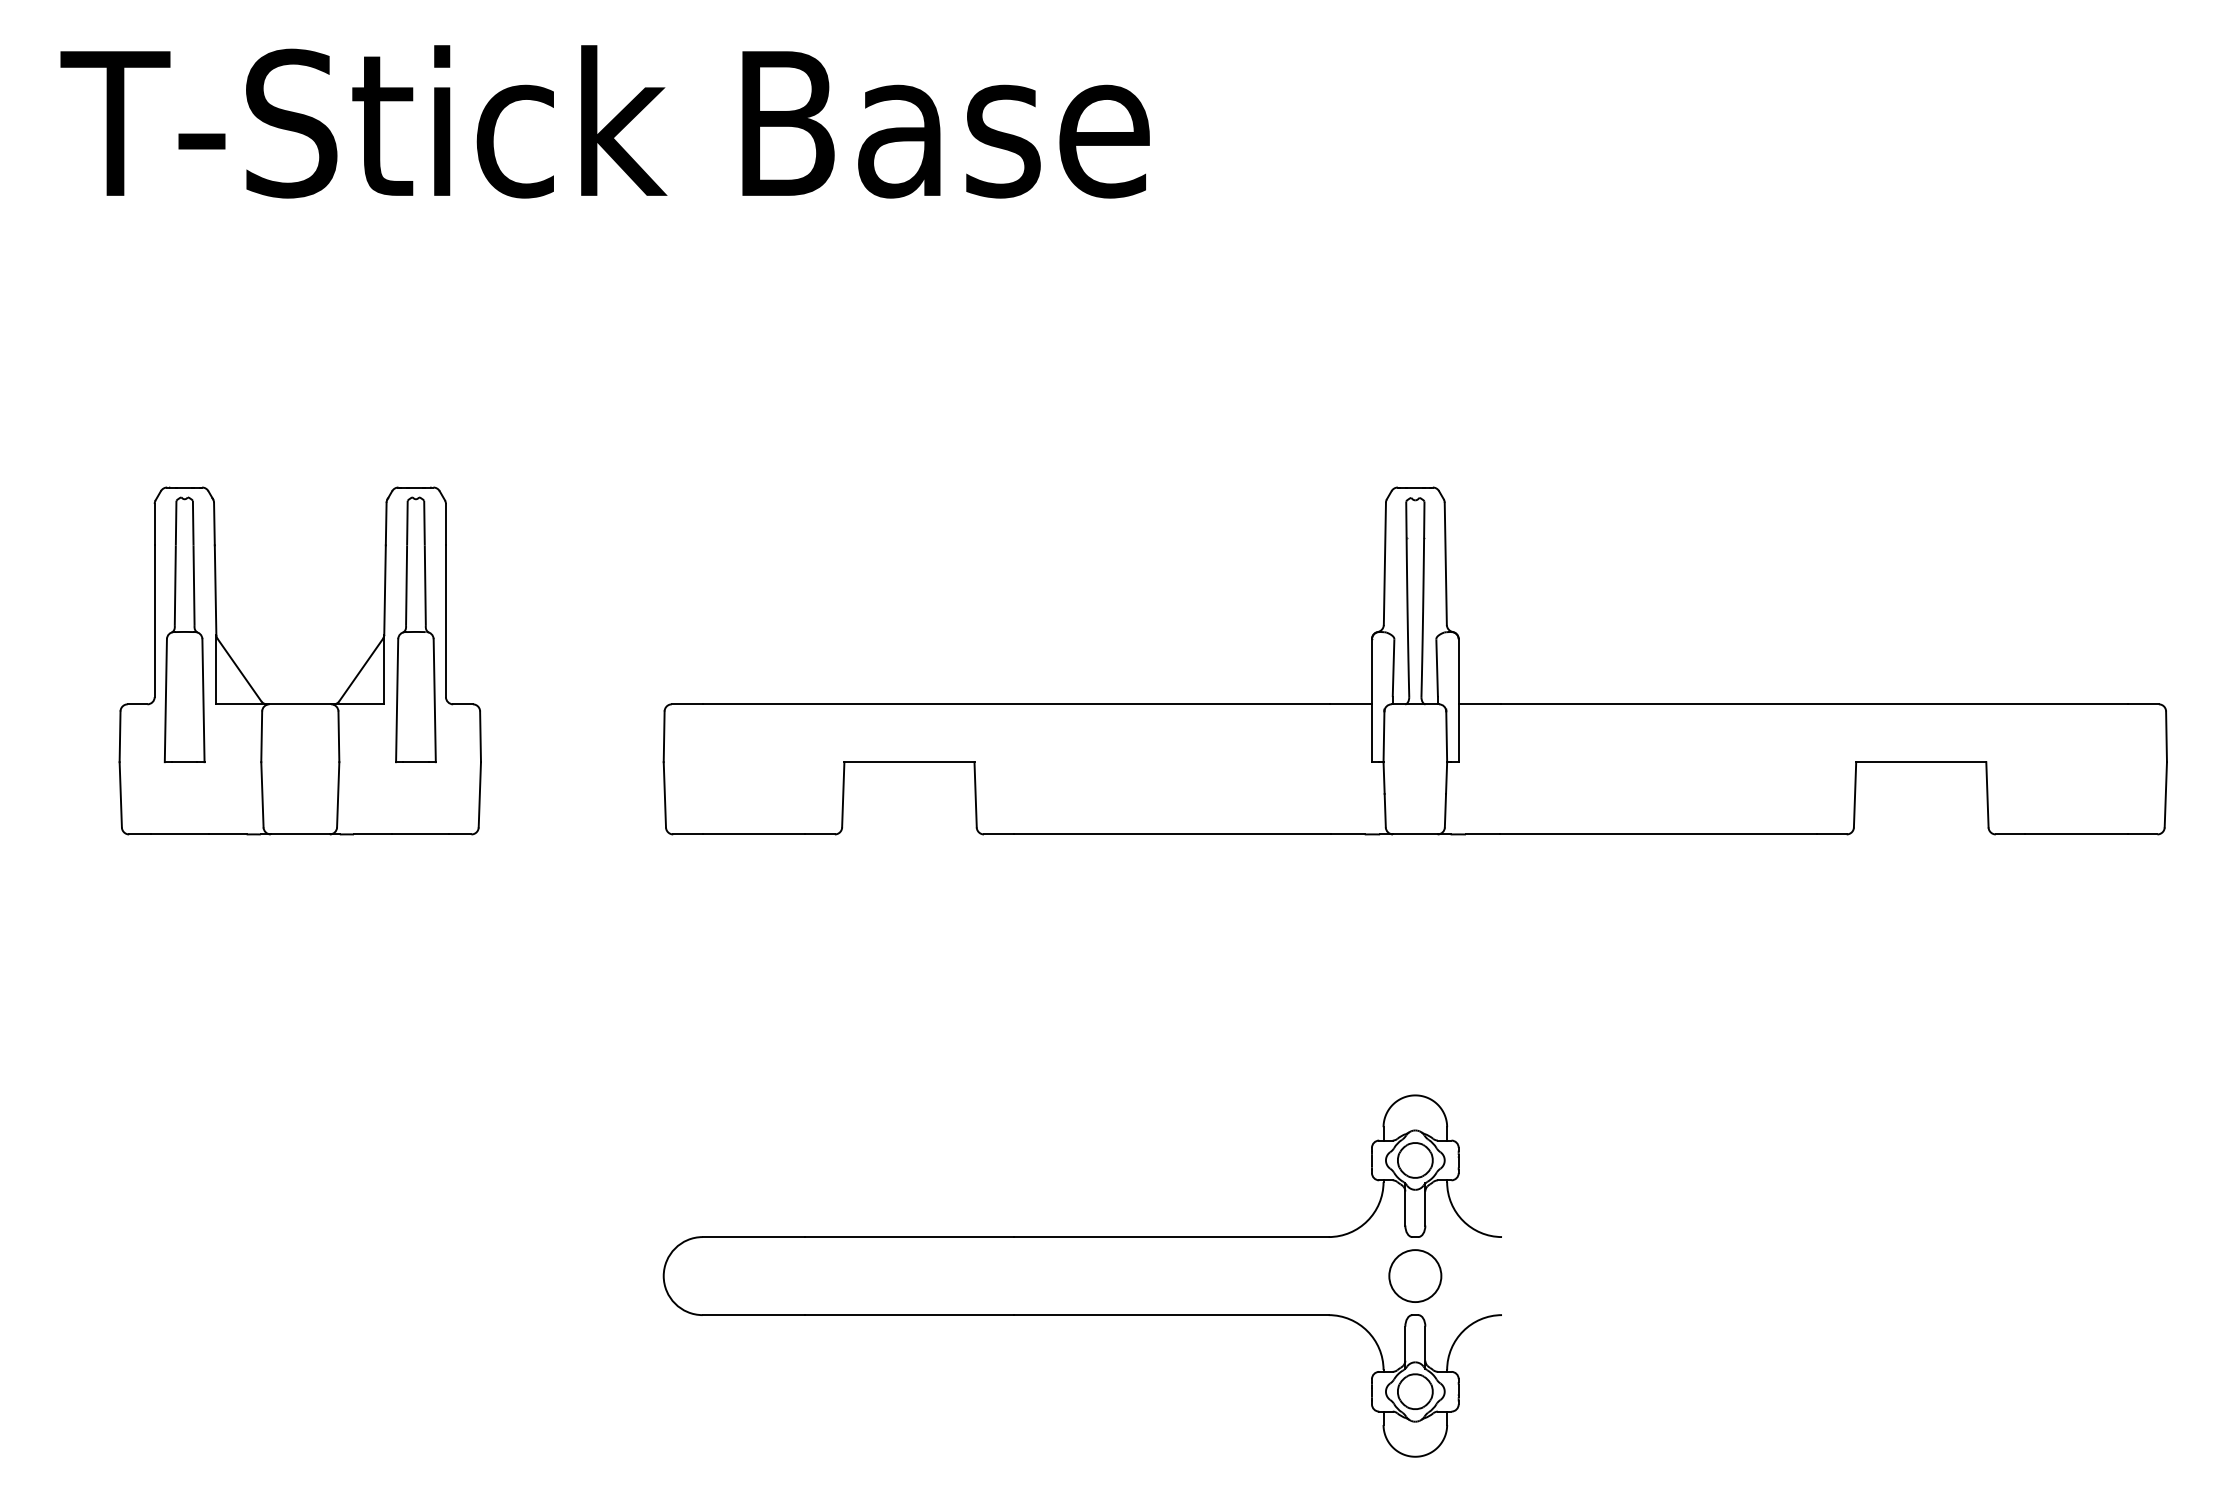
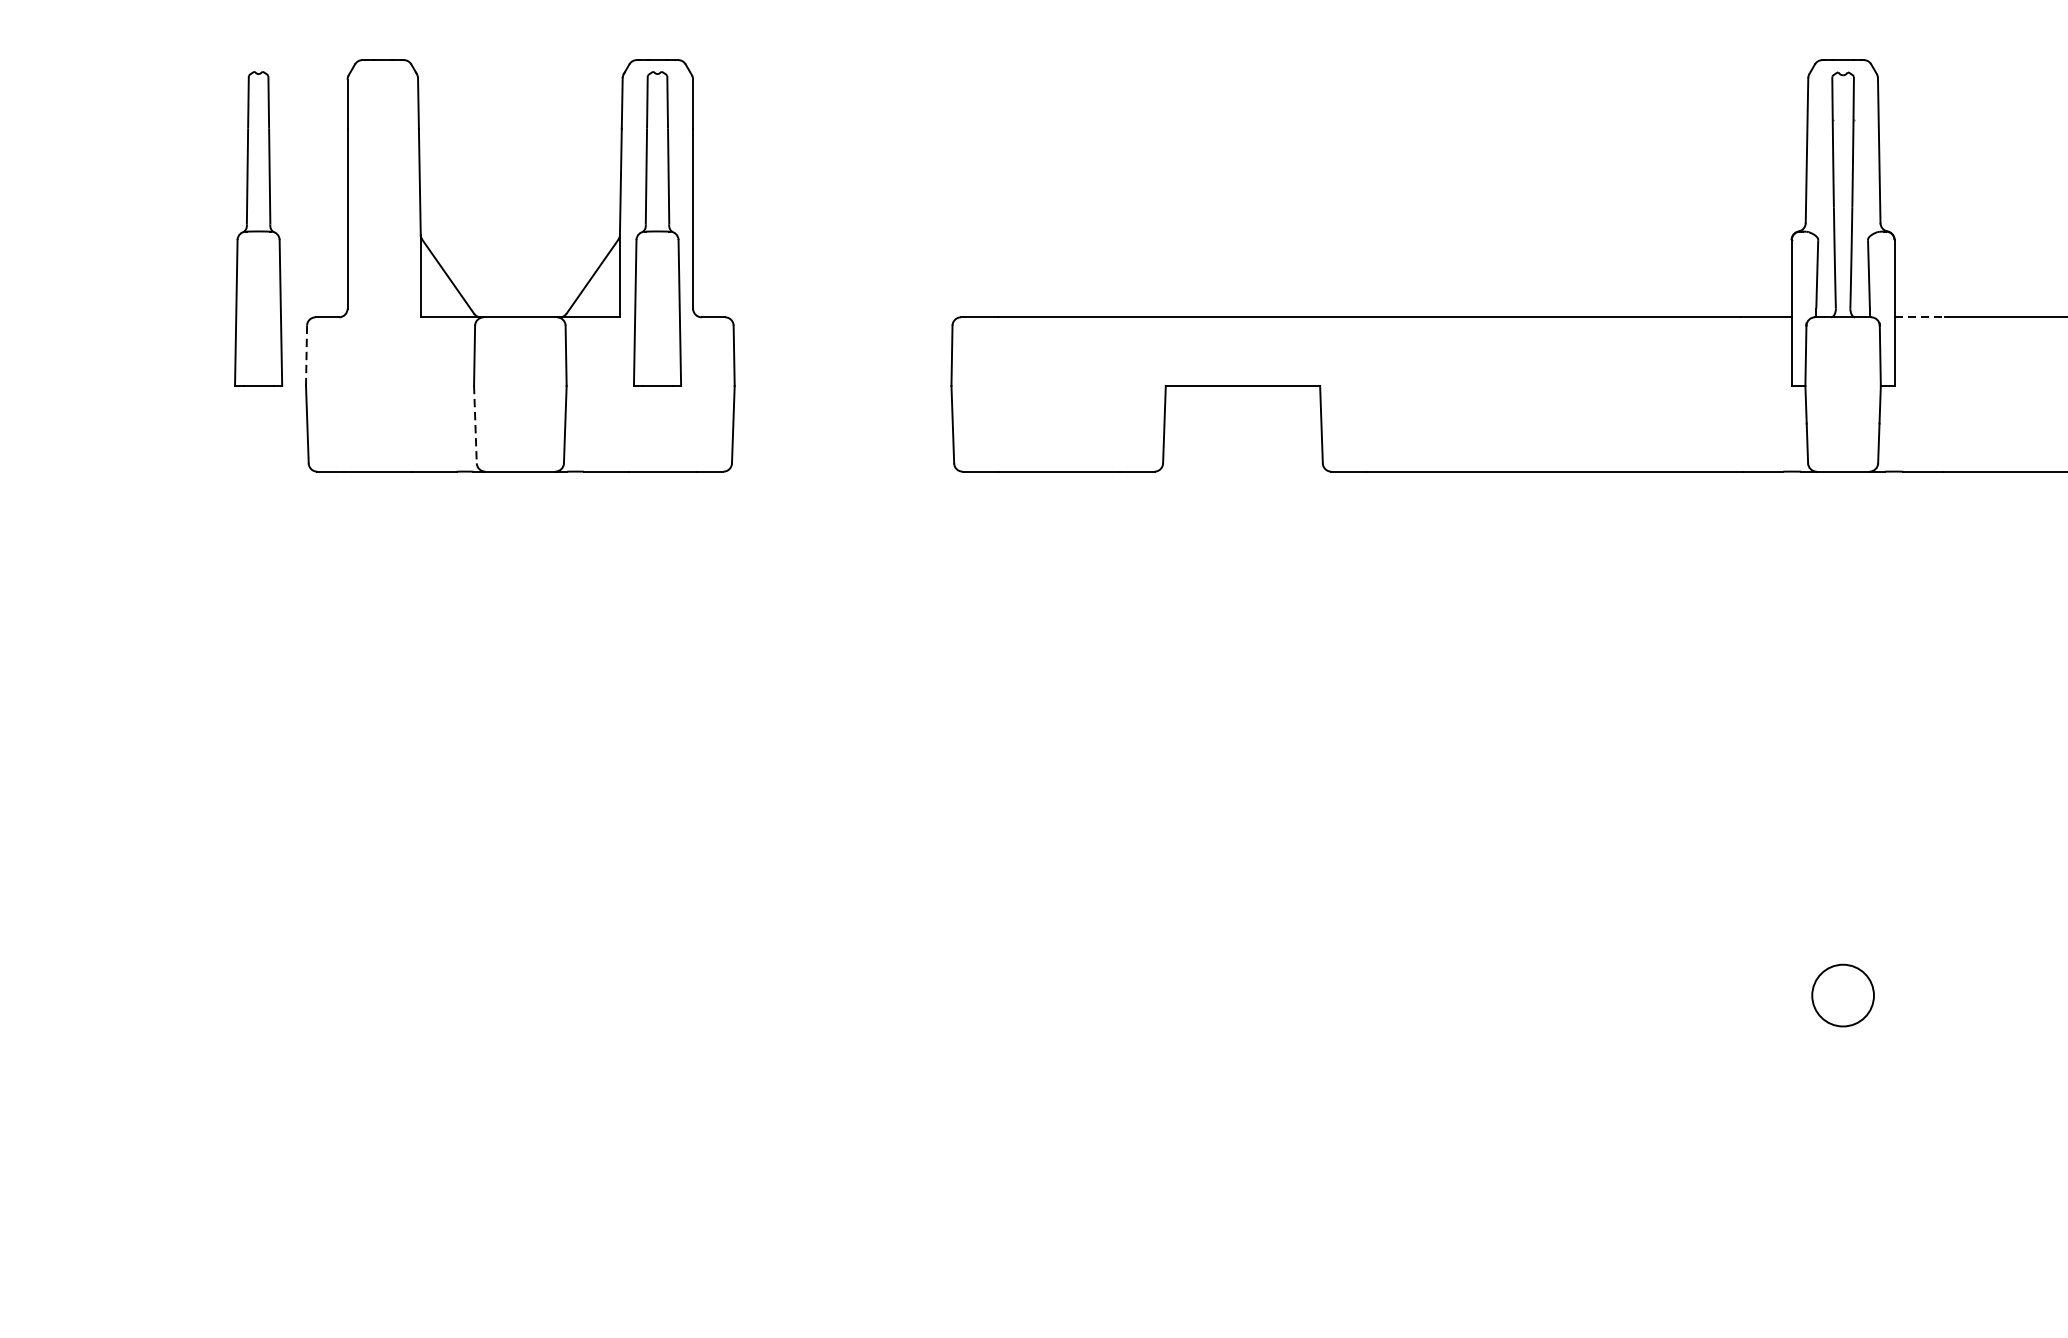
part: (184, 629) -> (258, 228), moved
line: (1480, 704) -> (1920, 317), solid -> dashed
line: (120, 737) -> (307, 356), solid -> dashed
line: (262, 794) -> (475, 424), solid -> dashed
part: (1081, 1237) -> (1447, 949), removed

